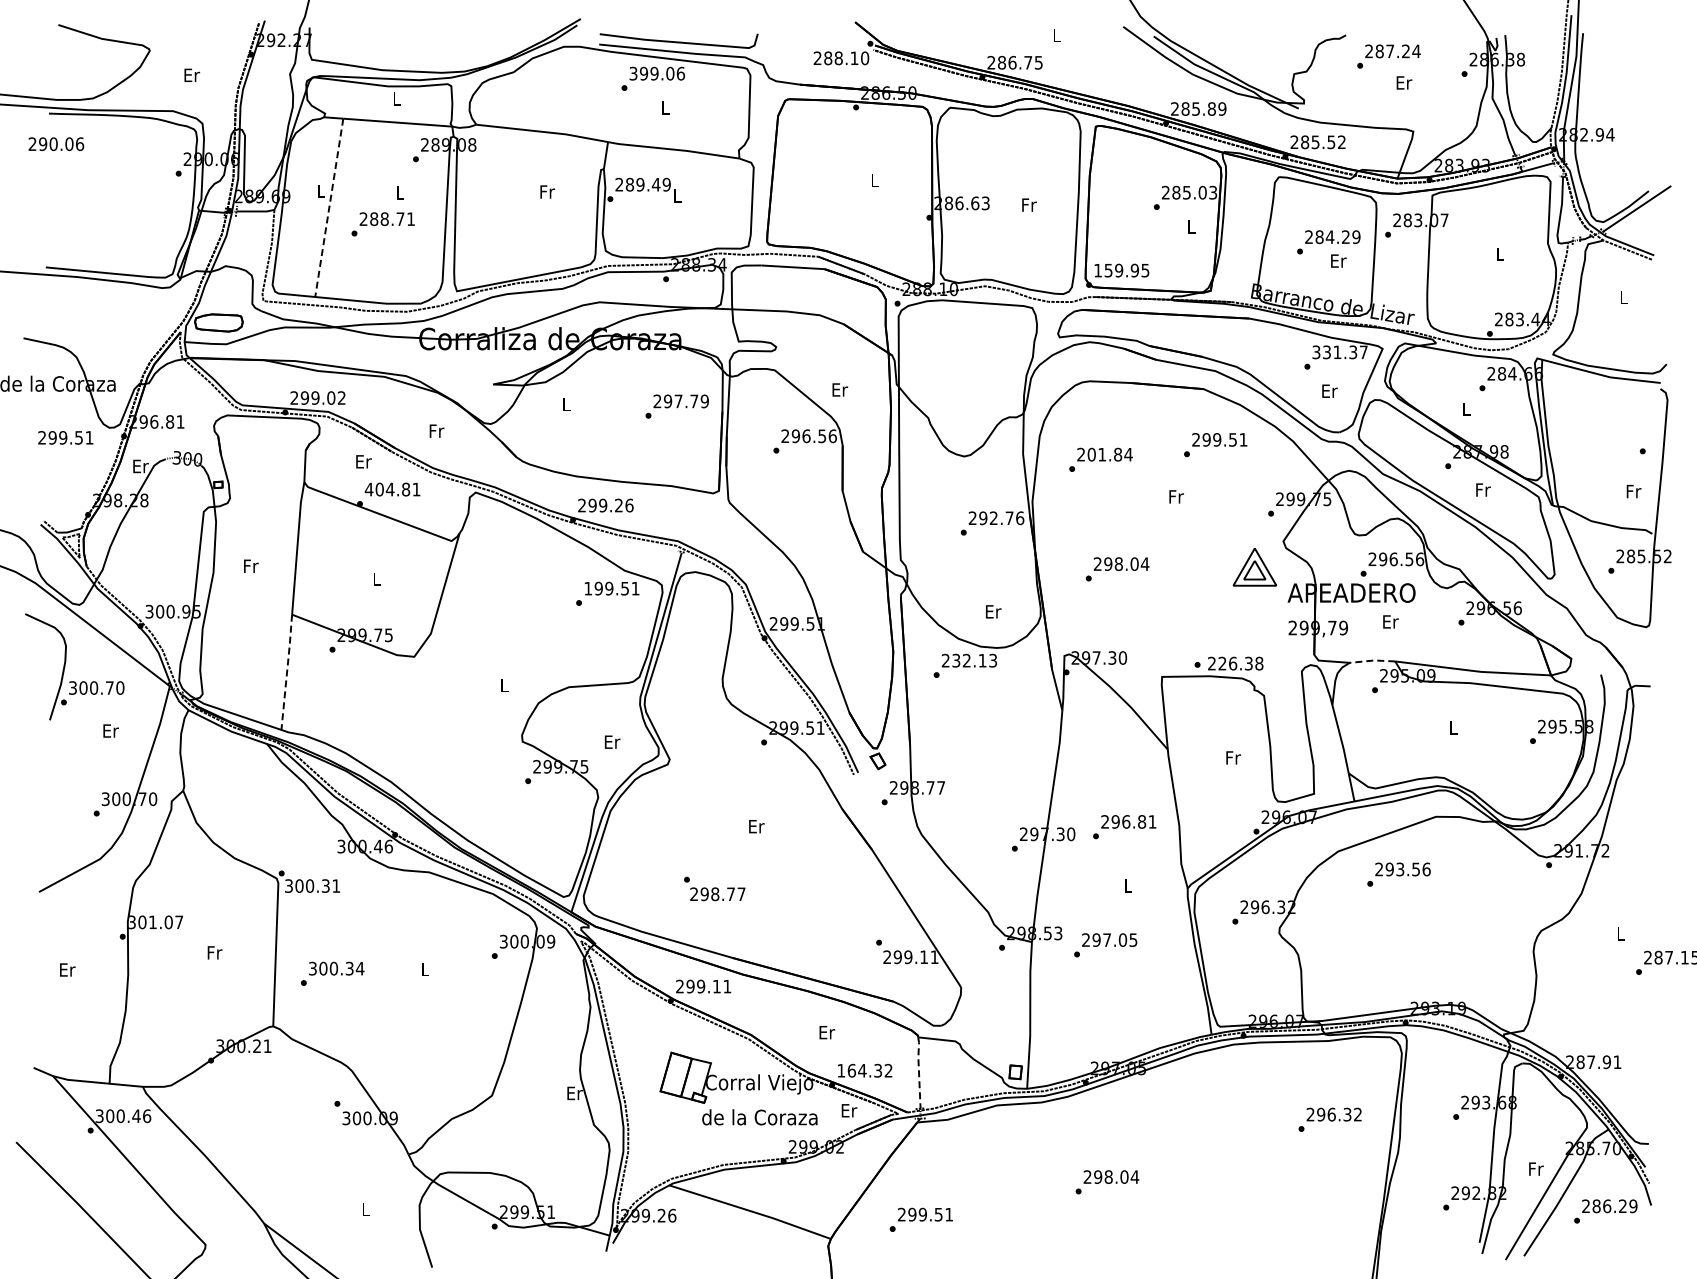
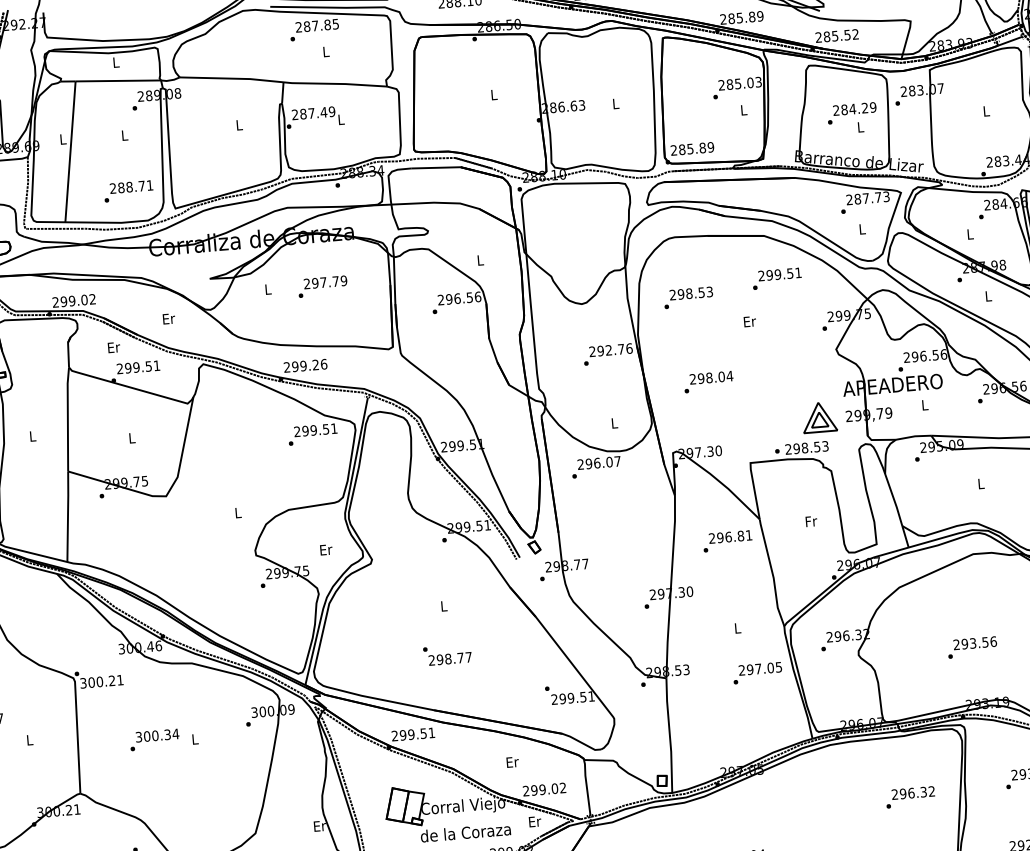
text: (657, 73) -> (317, 25), 399.06 -> 287.85
text: (640, 184) -> (311, 113), 289.49 -> 287.49
text: (547, 191) -> (239, 124), Fr -> L
text: (1029, 204) -> (616, 103), Fr -> L
line: (329, 208) -> (70, 152), dashed -> solid
text: (382, 224) -> (128, 191), moved
text: (1338, 260) -> (860, 126), Er -> L
text: (1121, 270) -> (692, 148), 159.95 -> 285.89
text: (1339, 352) -> (867, 198), 331.37 -> 287.73
text: (840, 389) -> (480, 260), Er -> L
text: (1329, 390) -> (862, 228), Er -> L
text: (676, 406) -> (322, 286), moved
text: (436, 430) -> (168, 318), Fr -> Er
text: (1109, 454) -> (694, 293), 201.84 -> 298.53
text: (387, 489) -> (134, 367), 404.81 -> 299.51
text: (1483, 489) -> (988, 295), Fr -> L
text: (1176, 496) -> (749, 321), Fr -> Er
text: (251, 565) -> (33, 435), Fr -> L
part: (1254, 567) -> (819, 417), moved
text: (587, 588) -> (296, 431), 199.51 -> 299.51
text: (993, 611) -> (614, 423), Er -> L
text: (1390, 621) -> (924, 404), Er -> L
text: (974, 660) -> (603, 462), 232.13 -> 296.07
line: (1372, 660) -> (913, 436), dashed -> solid
text: (1240, 663) -> (810, 447), 226.38 -> 298.53
line: (287, 671) -> (68, 516), dashed -> solid
text: (756, 826) -> (444, 606), Er -> L
text: (1124, 827) -> (727, 541), moved
text: (1398, 874) -> (972, 647), moved
text: (325, 885) -> (111, 680), 300.31 -> 300.21
text: (714, 888) -> (447, 654), moved
text: (1105, 945) -> (757, 673), moved
text: (214, 952) -> (29, 739), Fr -> L
text: (923, 957) -> (582, 697), 299.11 -> 299.51
text: (332, 973) -> (154, 739), moved
text: (716, 986) -> (423, 733), 299.11 -> 299.51
text: (859, 1070) -> (540, 789), 164.32 -> 299.02
line: (918, 1071) -> (586, 786), dashed -> solid

